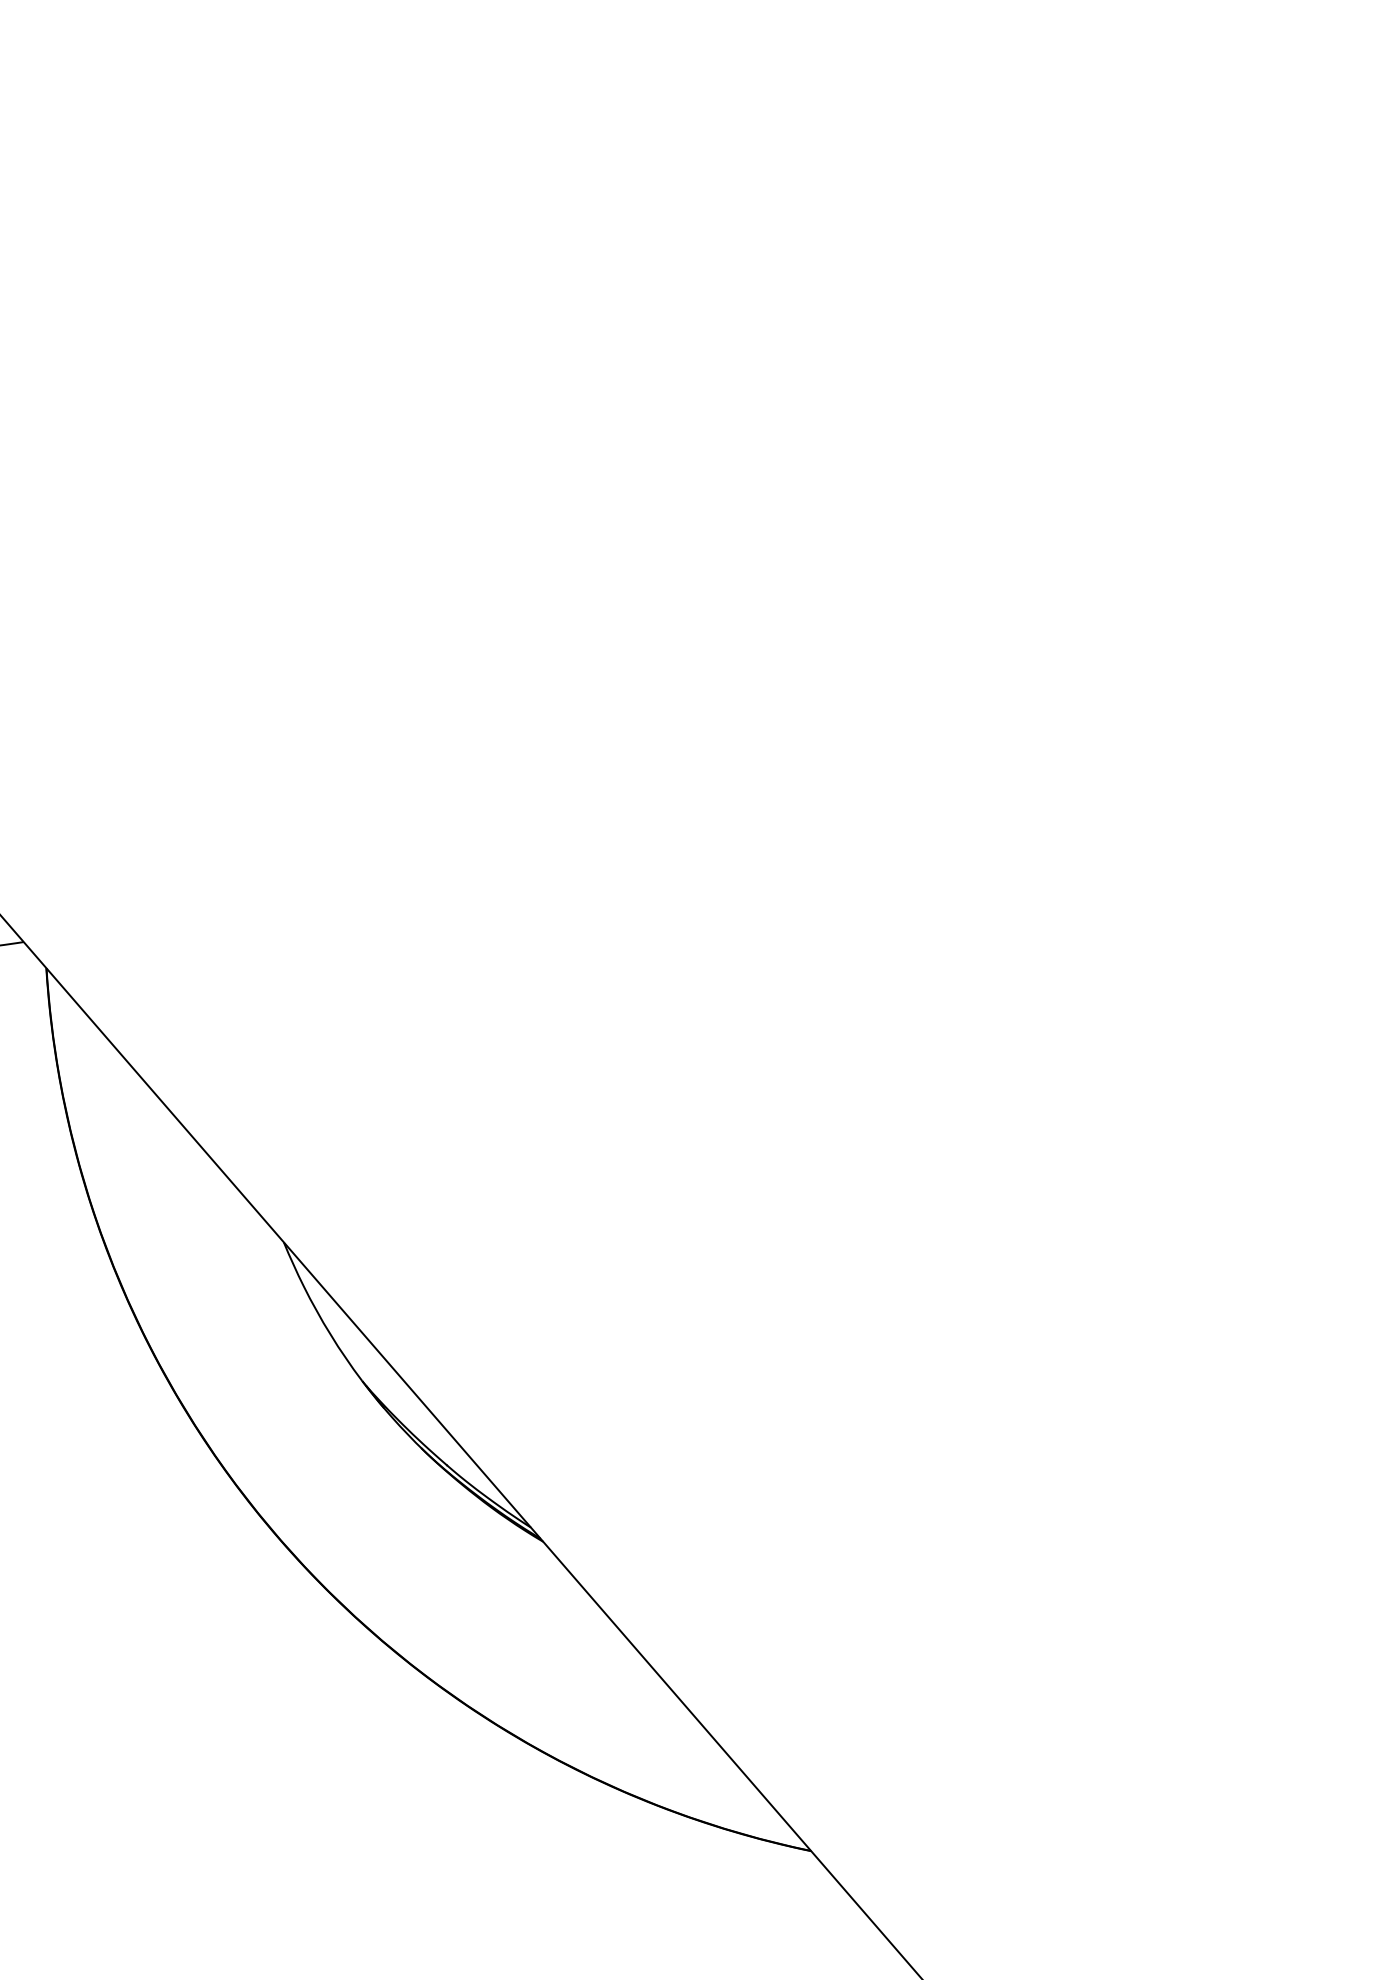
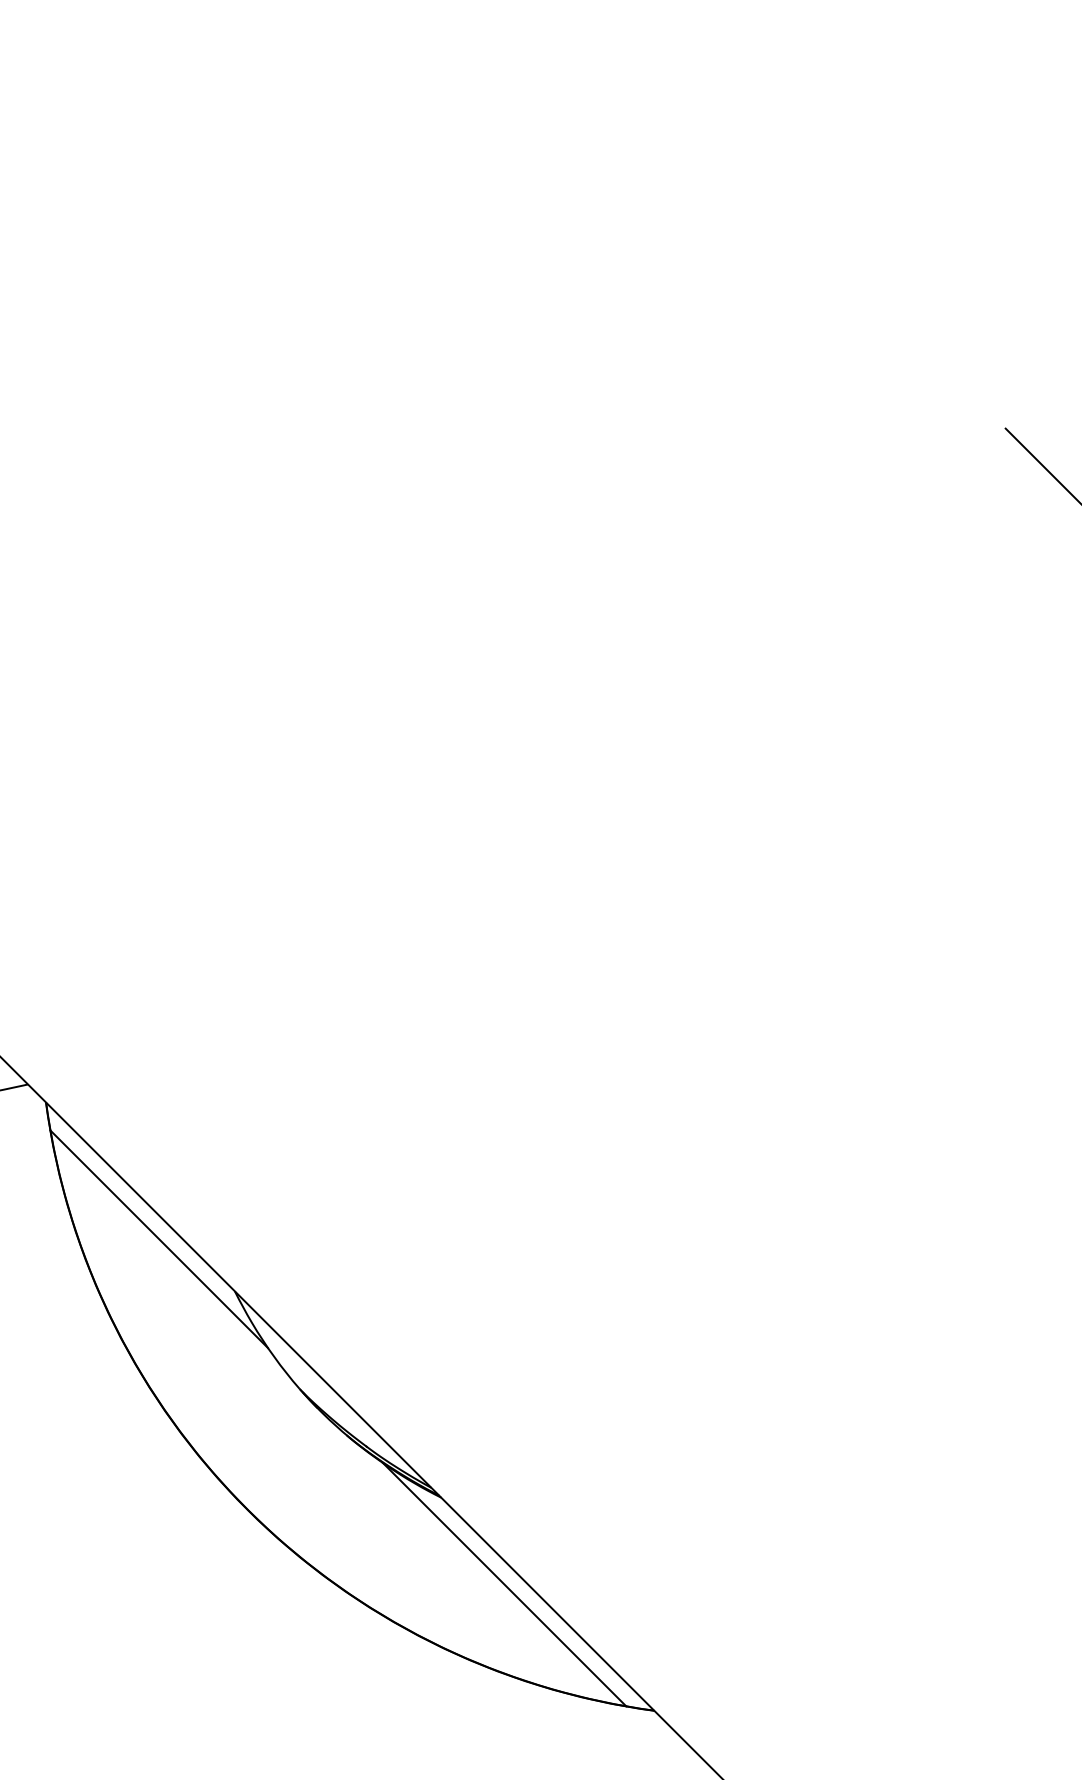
line: (186, 1164) -> (159, 1239), added
line: (620, 1665) -> (504, 1584), added

